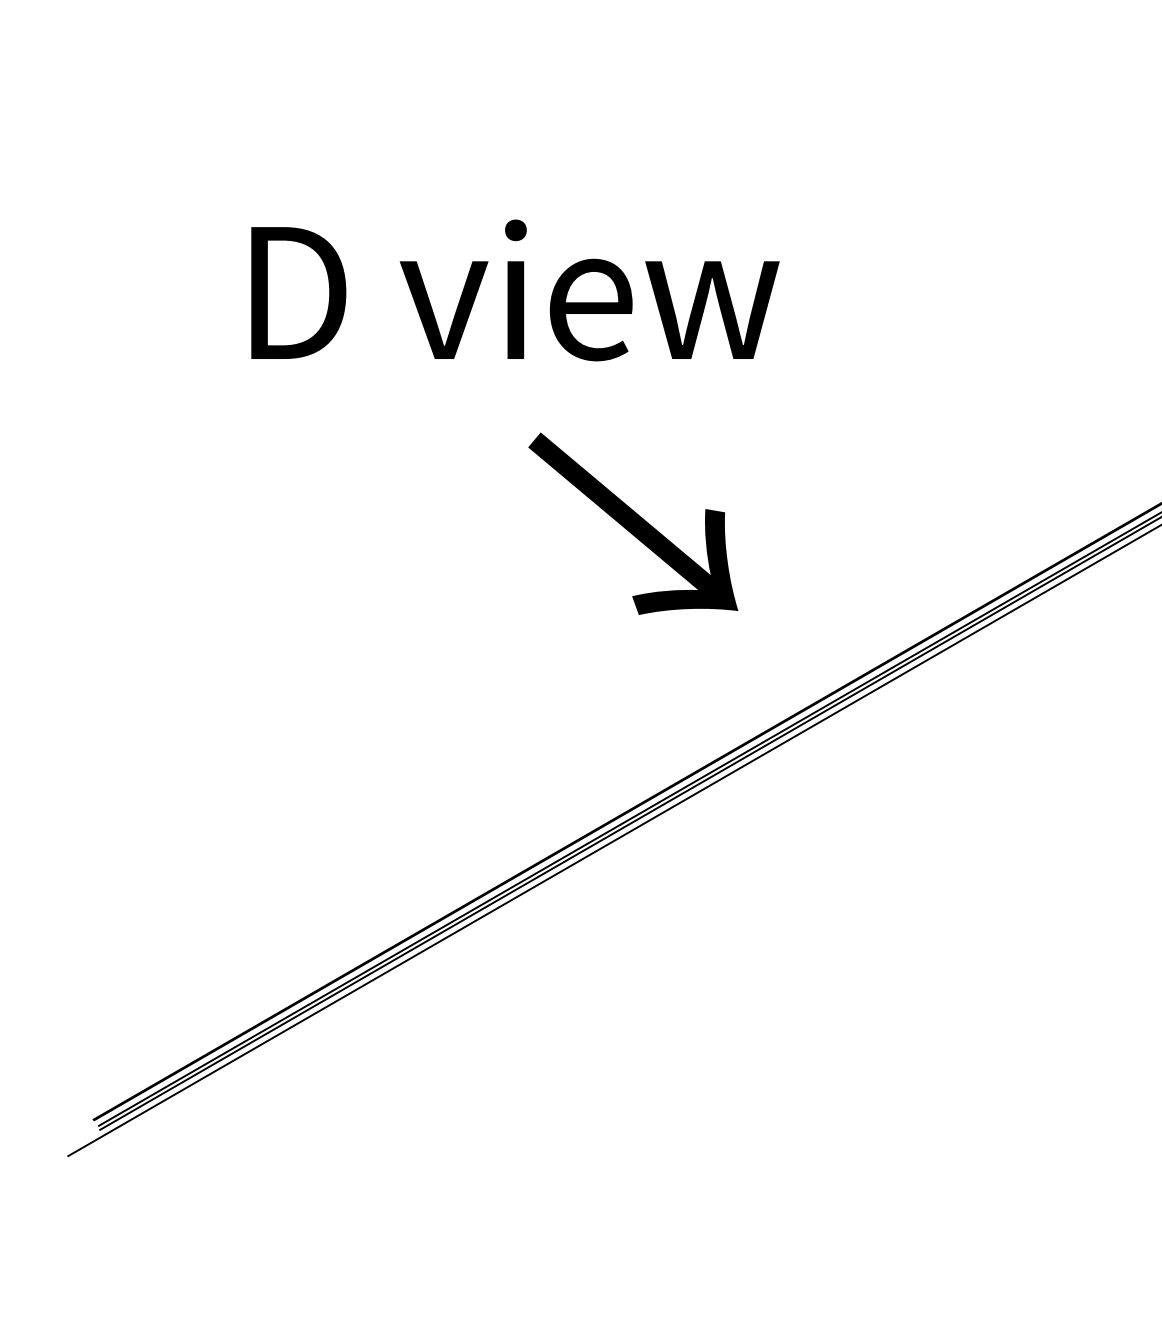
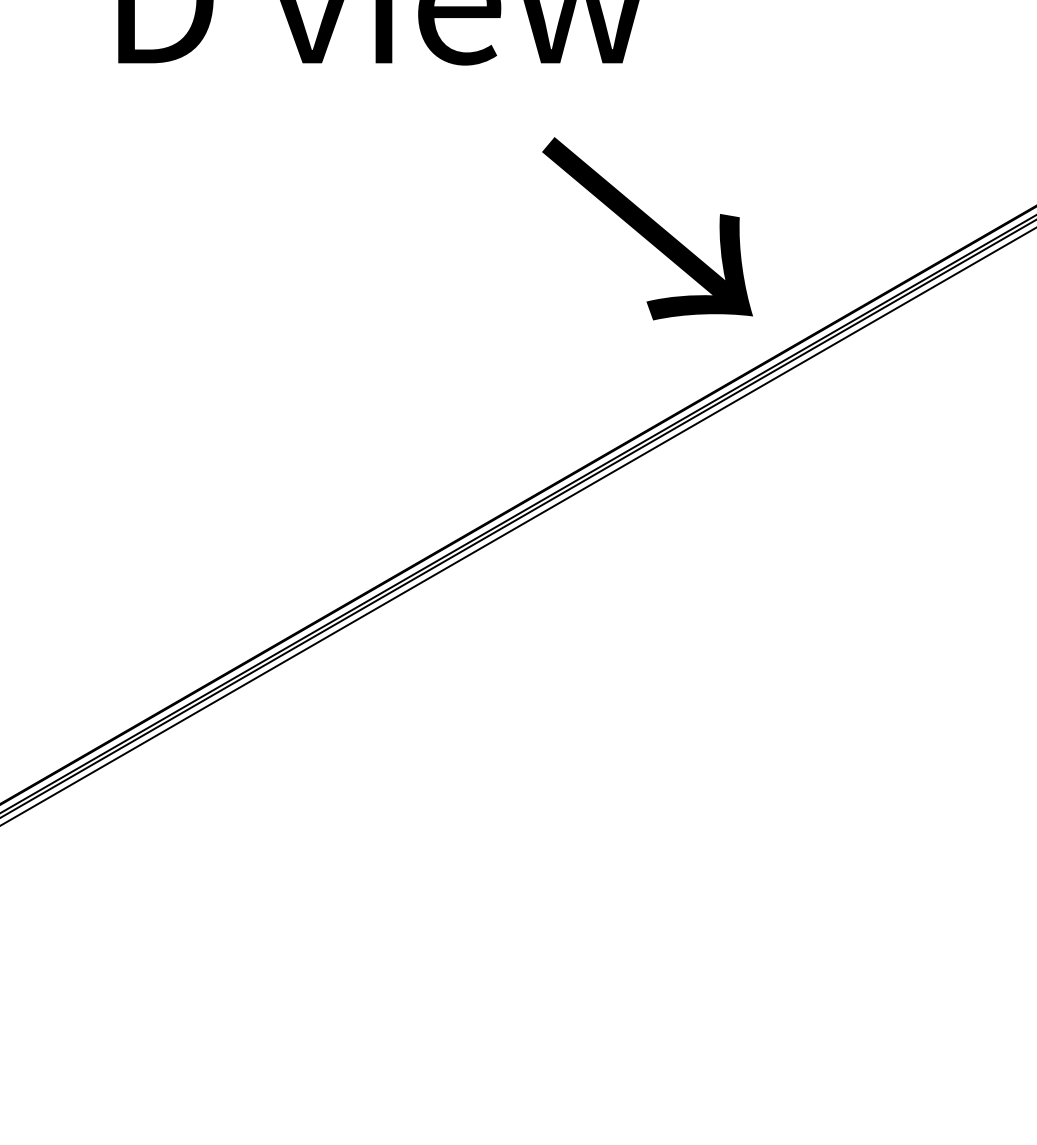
text: (633, 523) -> (647, 228), moved

